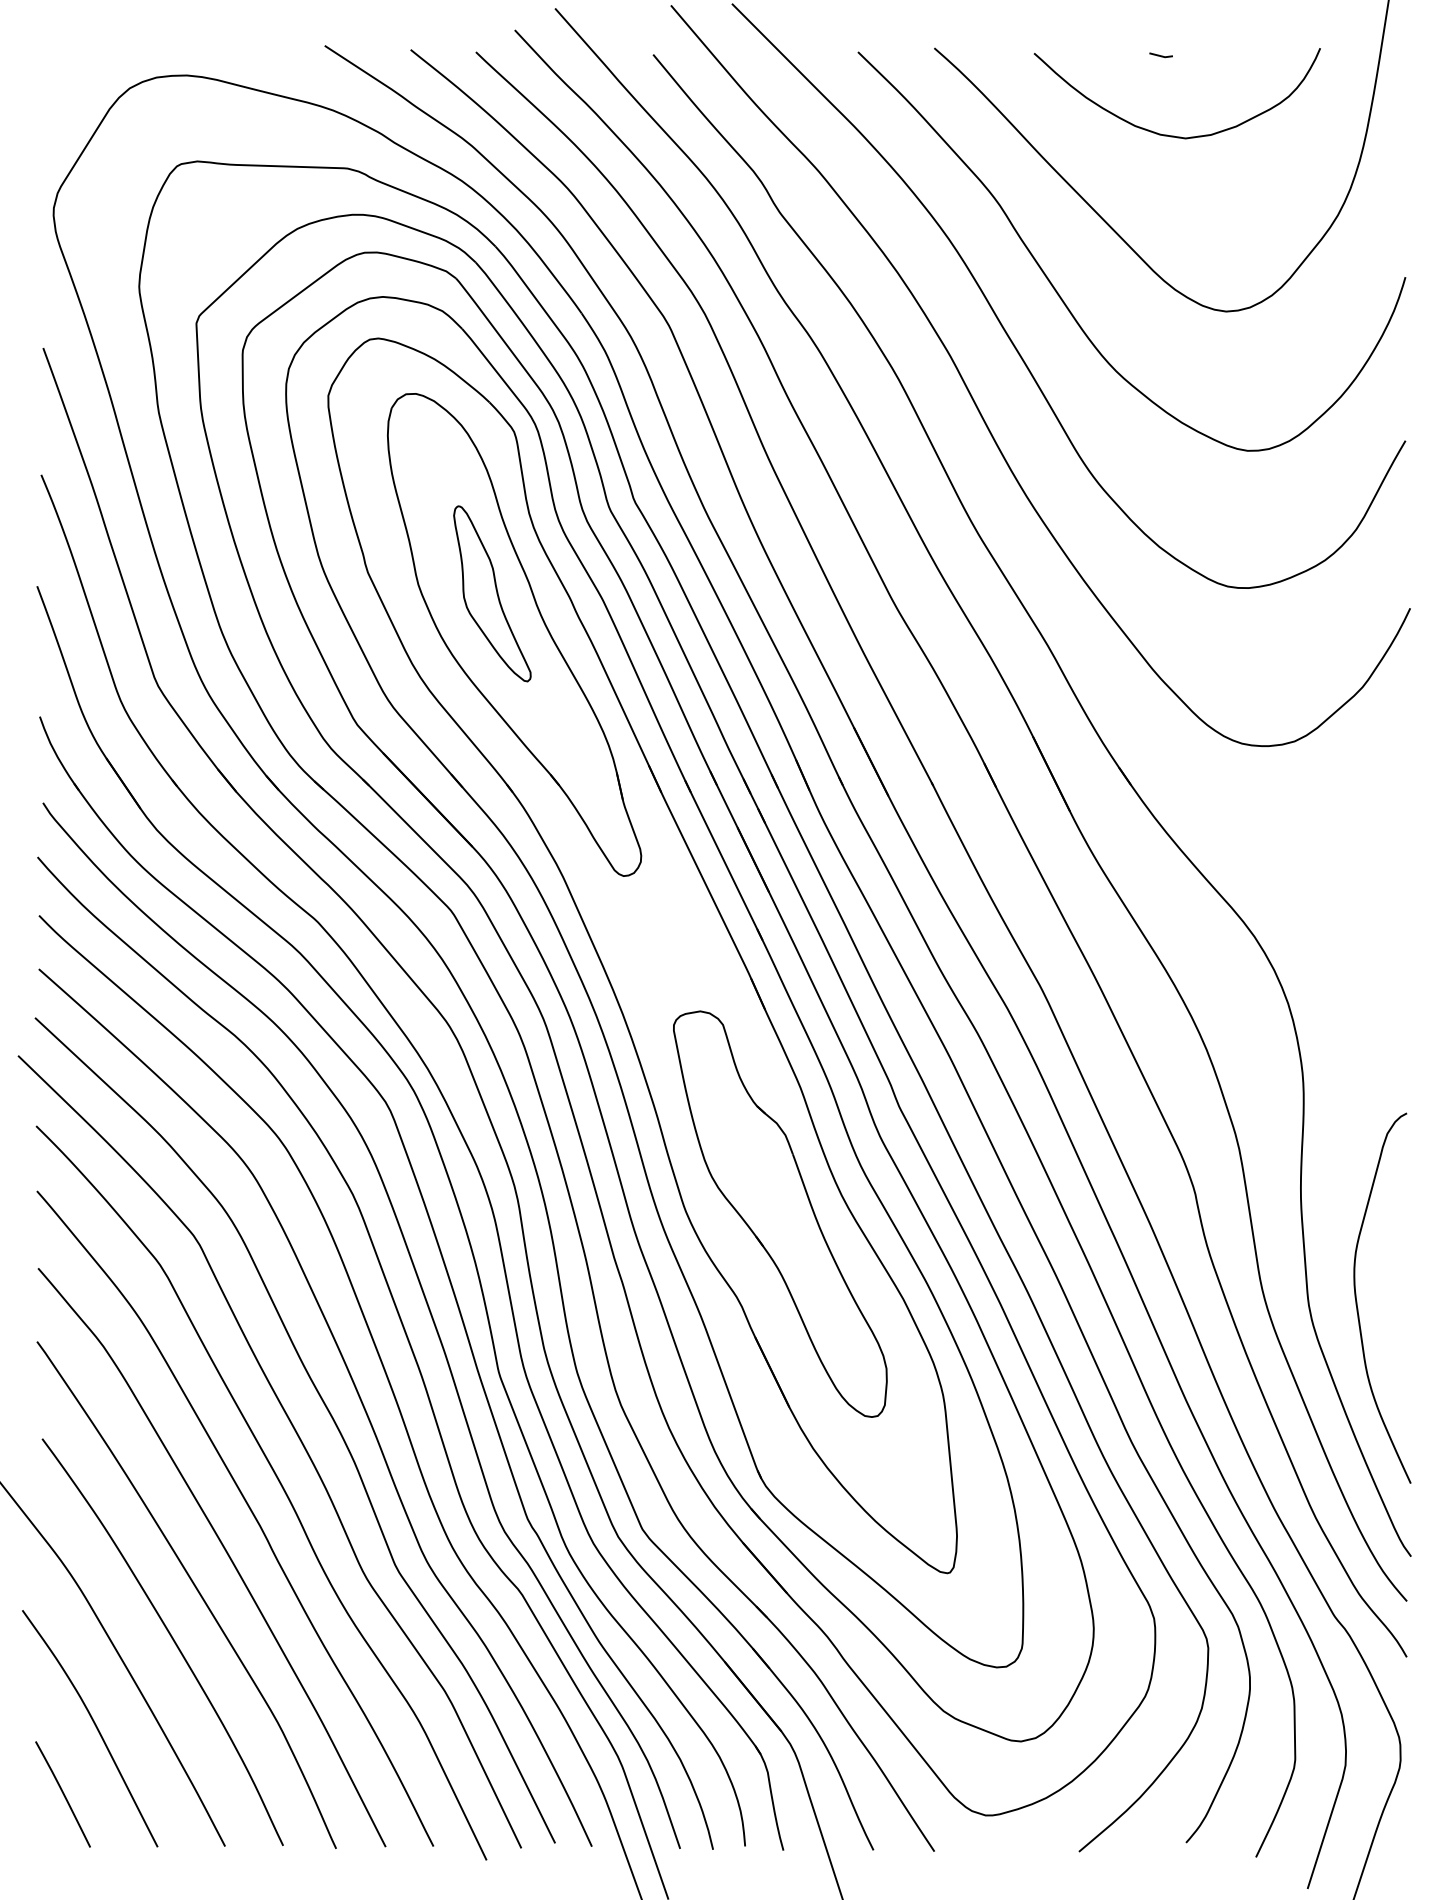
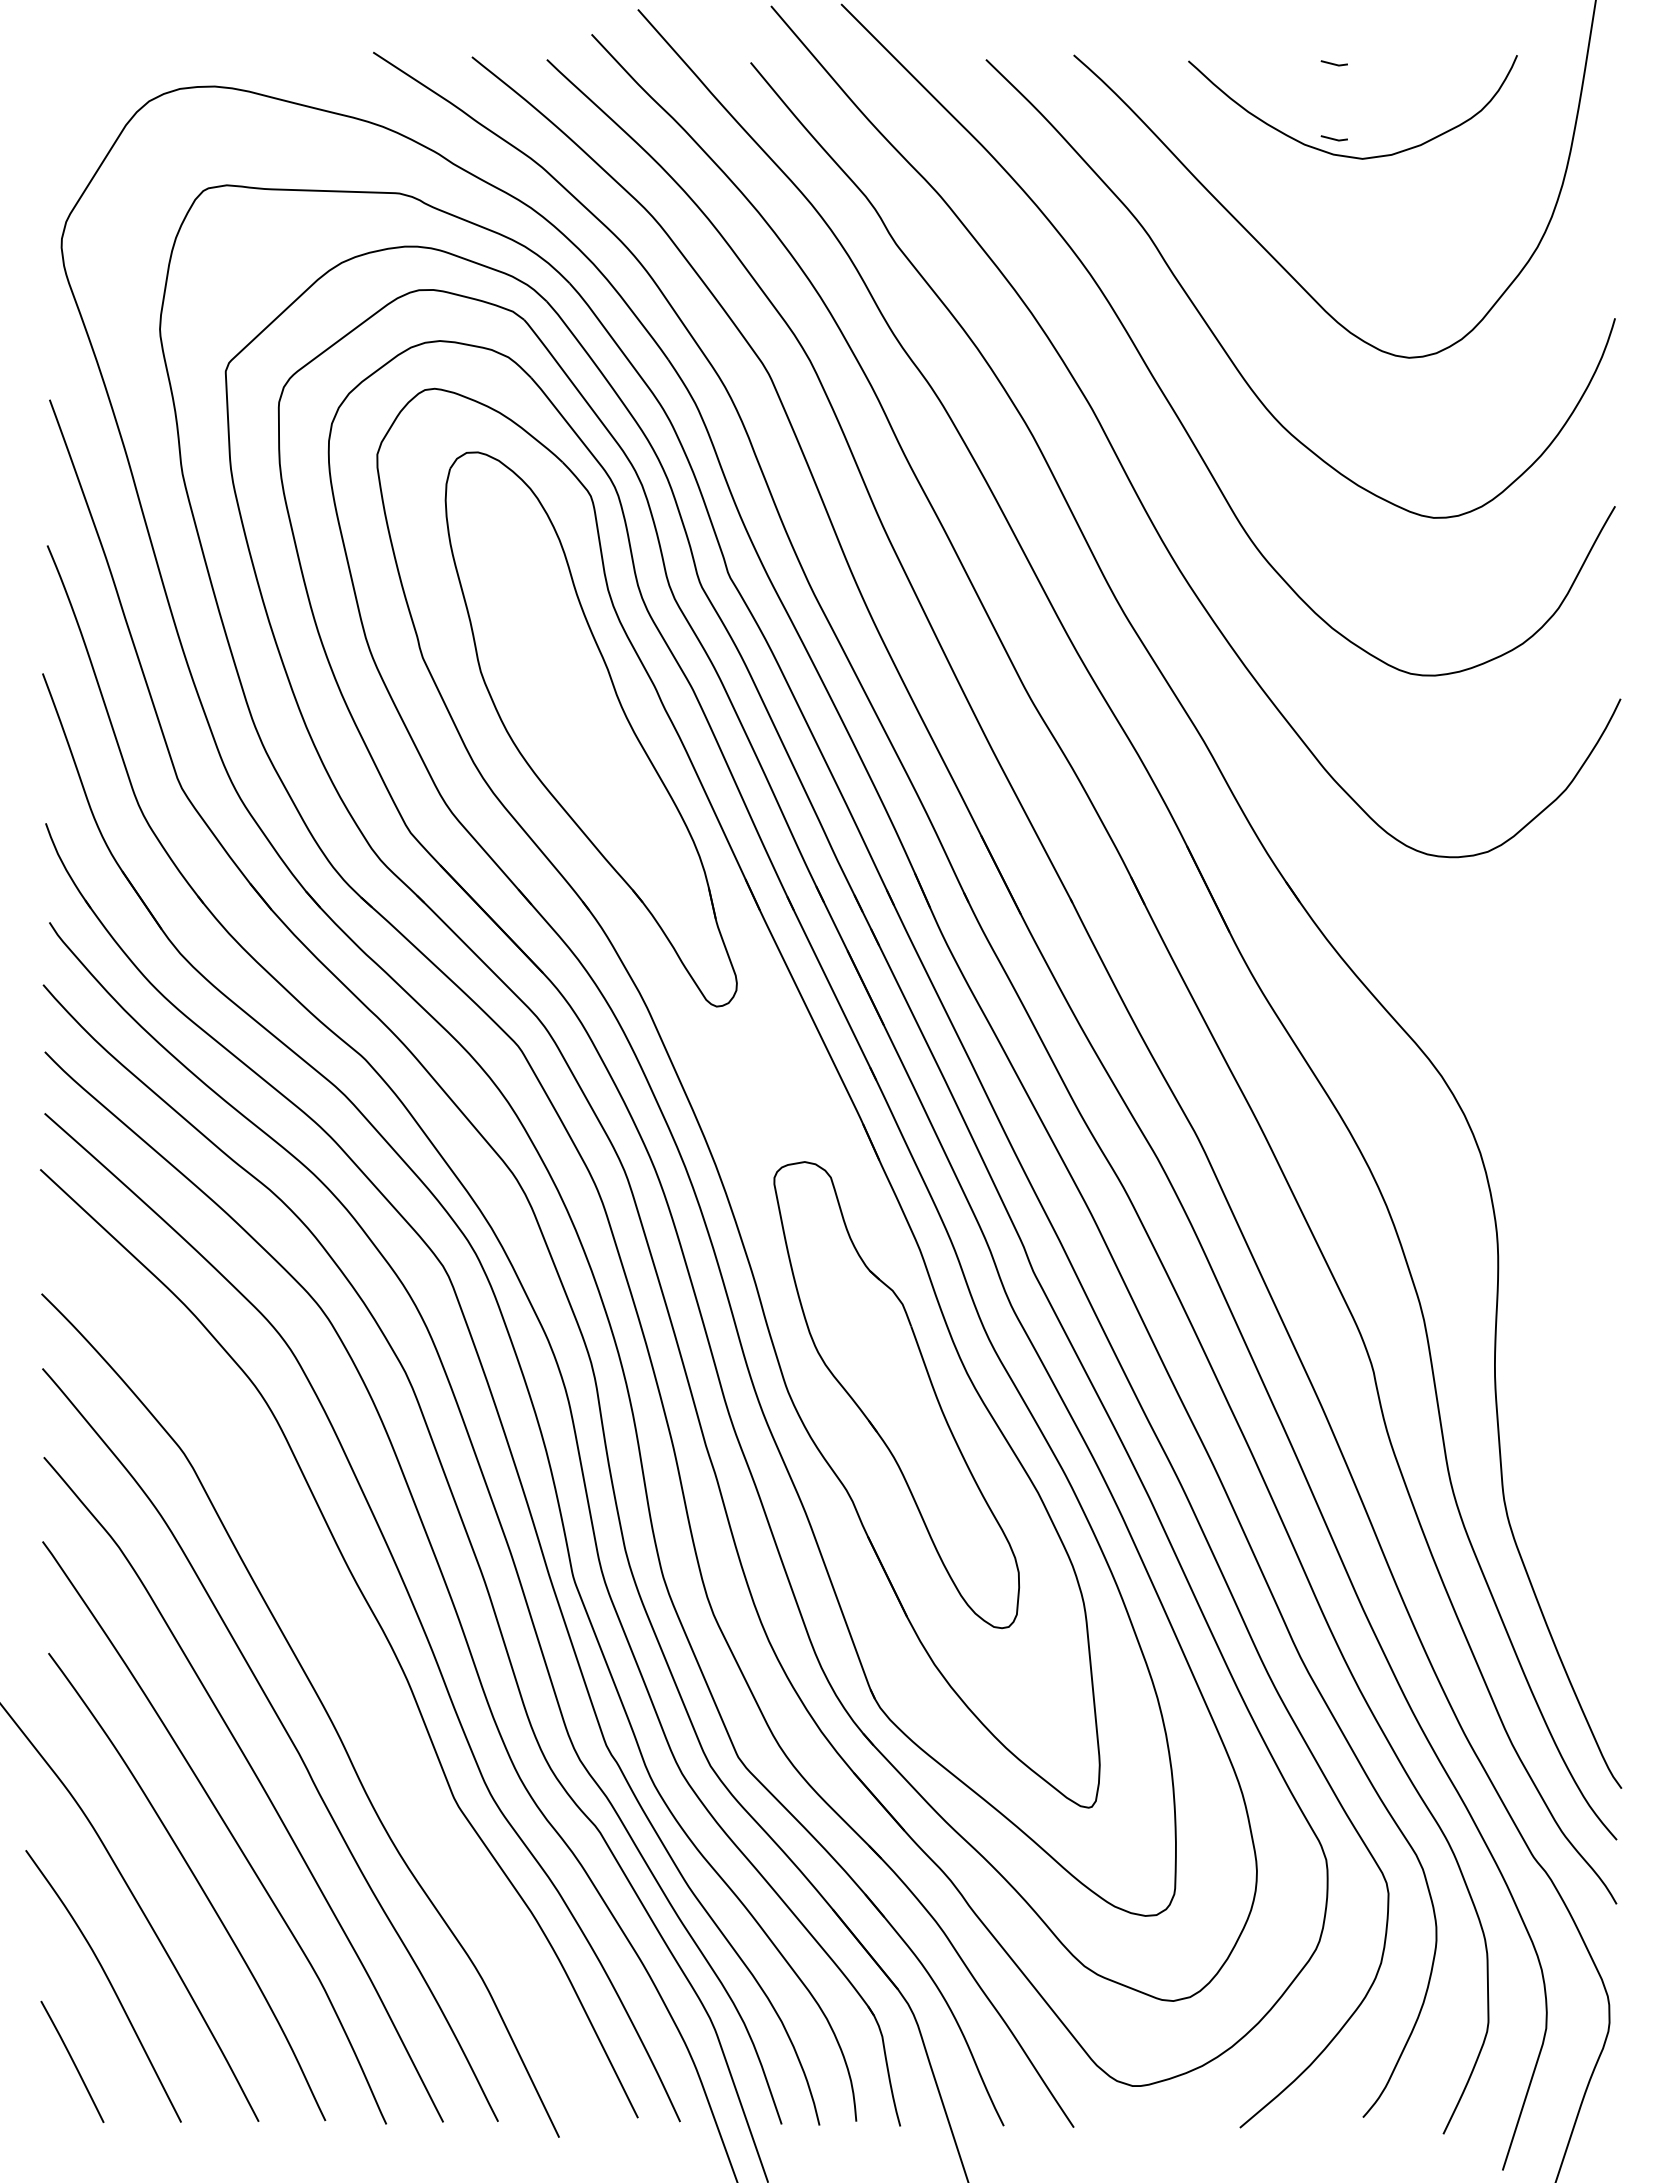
line: (1160, 120) -> (1333, 138), added
part: (492, 593) -> (565, 681), removed
curve: (1357, 1298) -> (1559, 1492), removed
curve: (298, 1437) -> (342, 1651), removed

